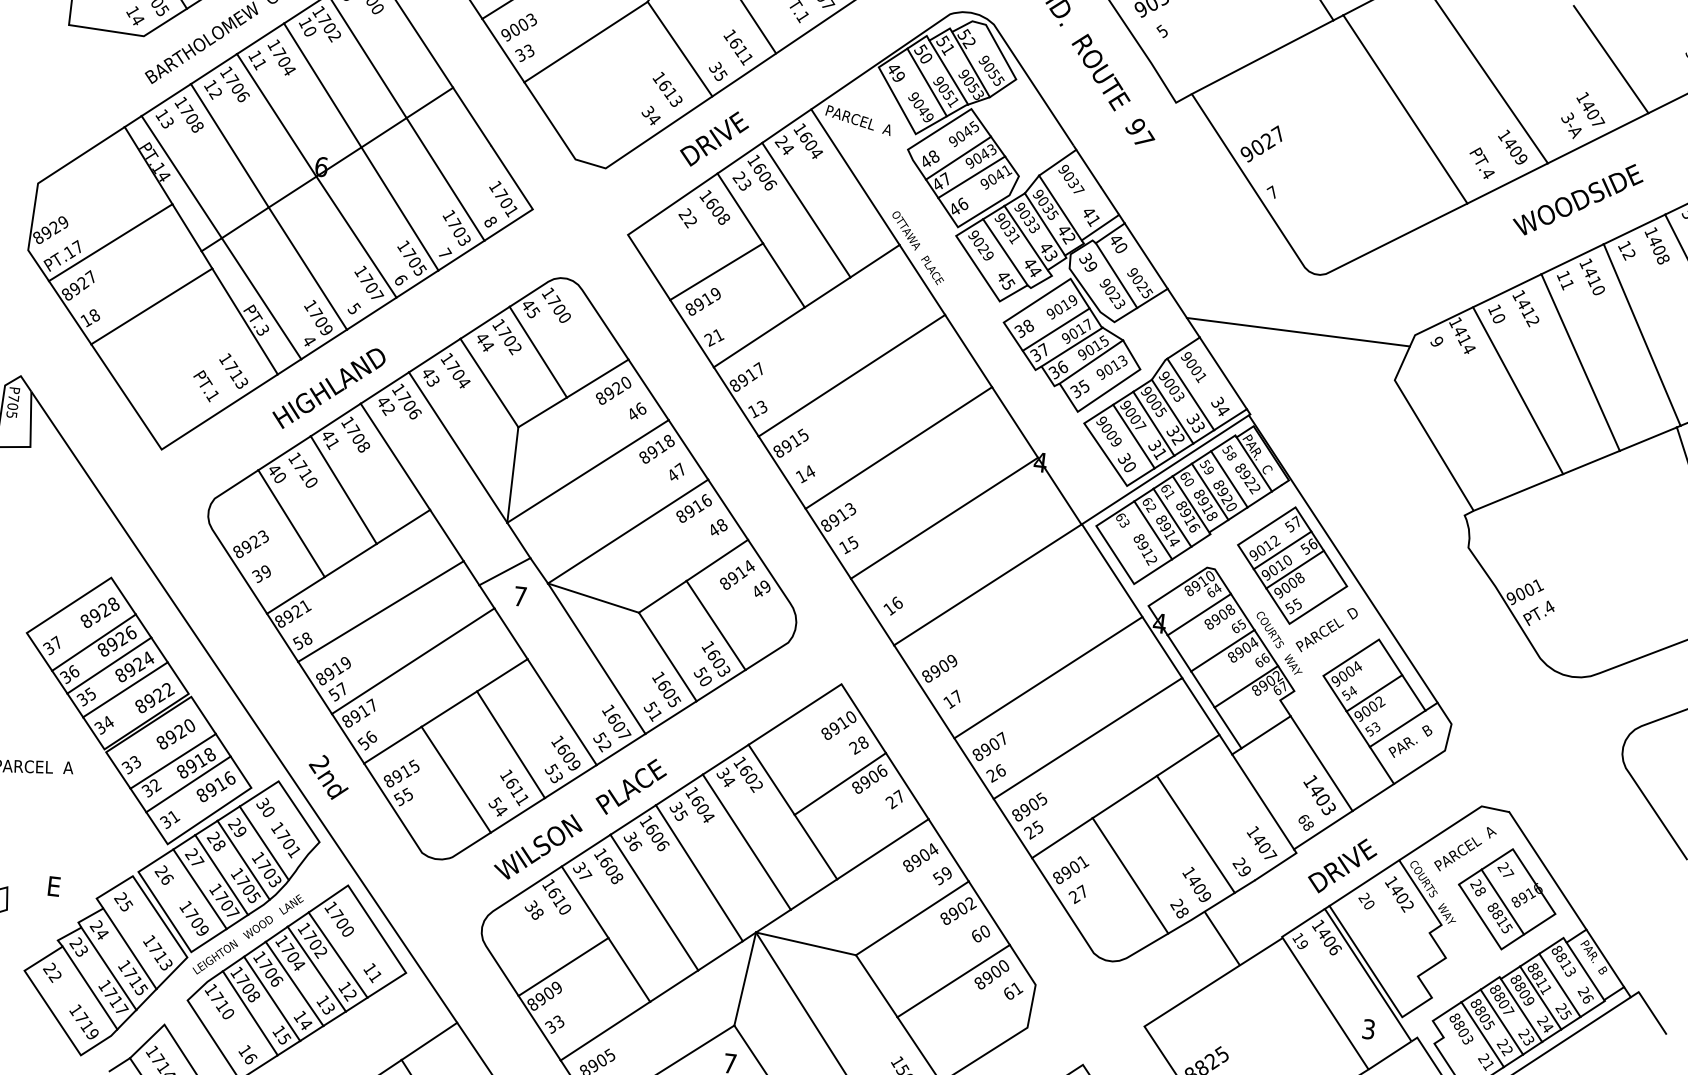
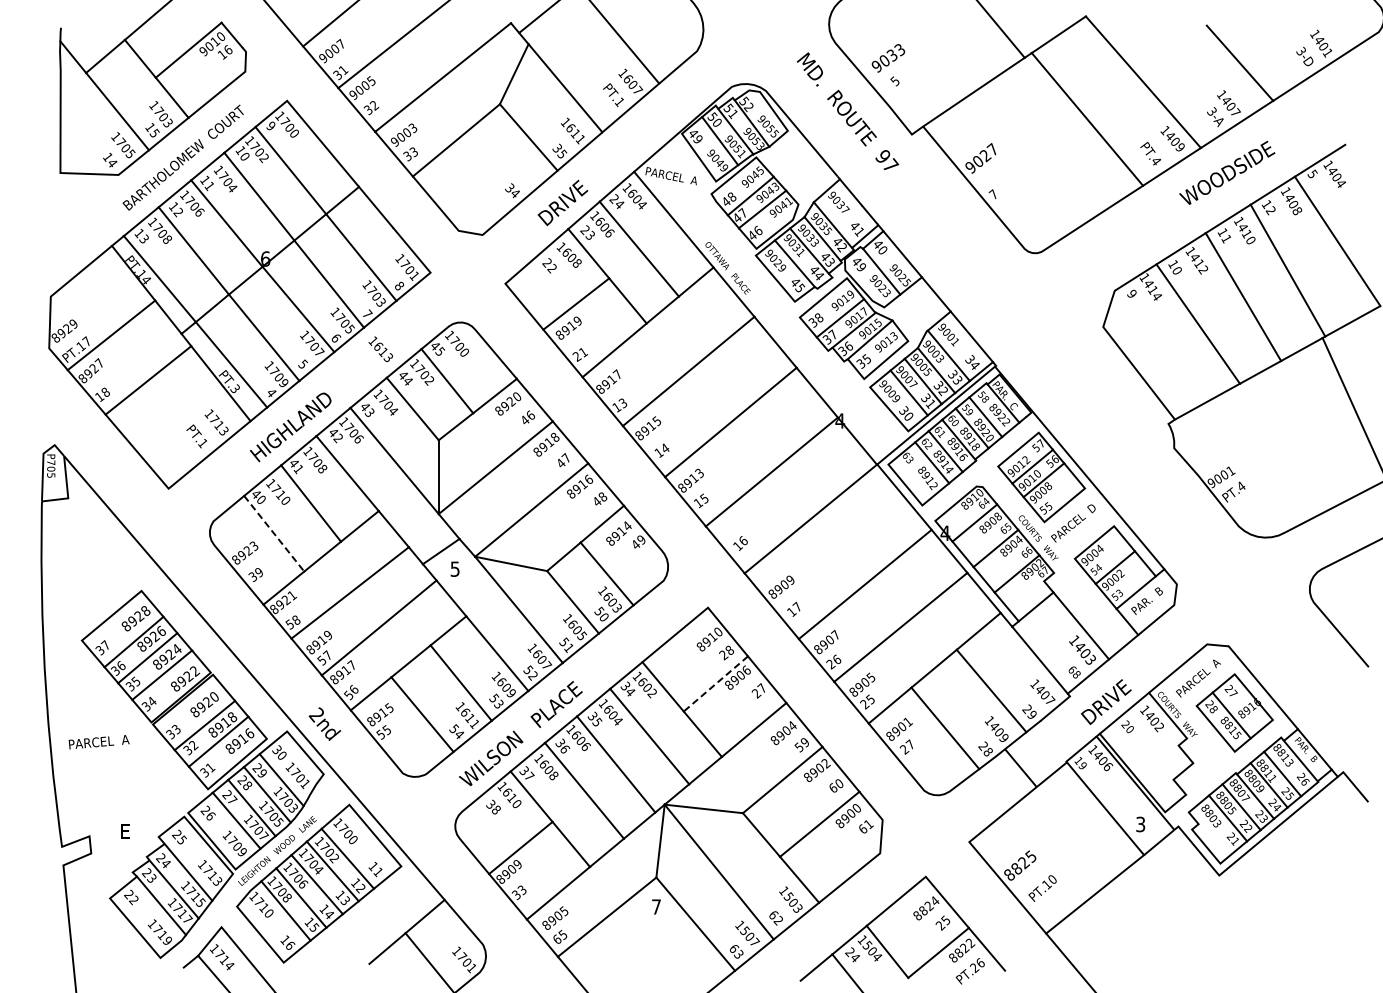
text: (667, 88) -> (380, 348), moved
text: (1085, 257) -> (856, 260), 39 -> 49
line: (1298, 331) -> (1025, 298), removed
line: (291, 524) -> (274, 534), solid -> dashed
text: (519, 595) -> (454, 568), 7 -> 5
line: (839, 784) -> (715, 684), solid -> dashed

